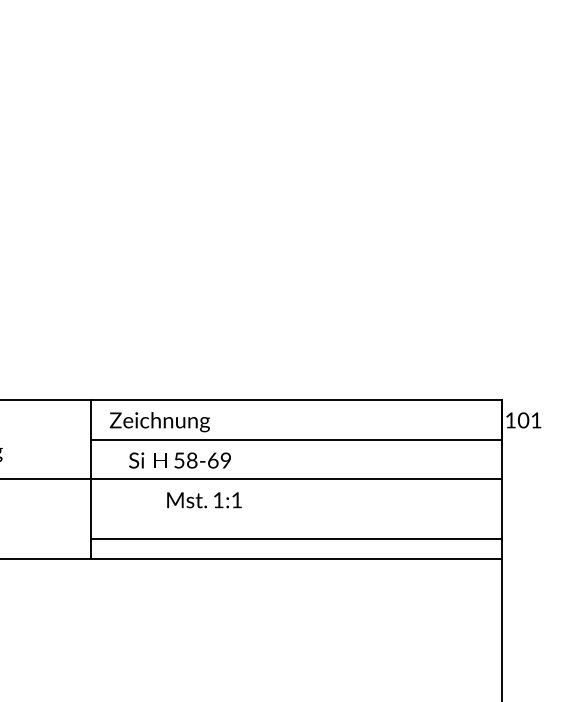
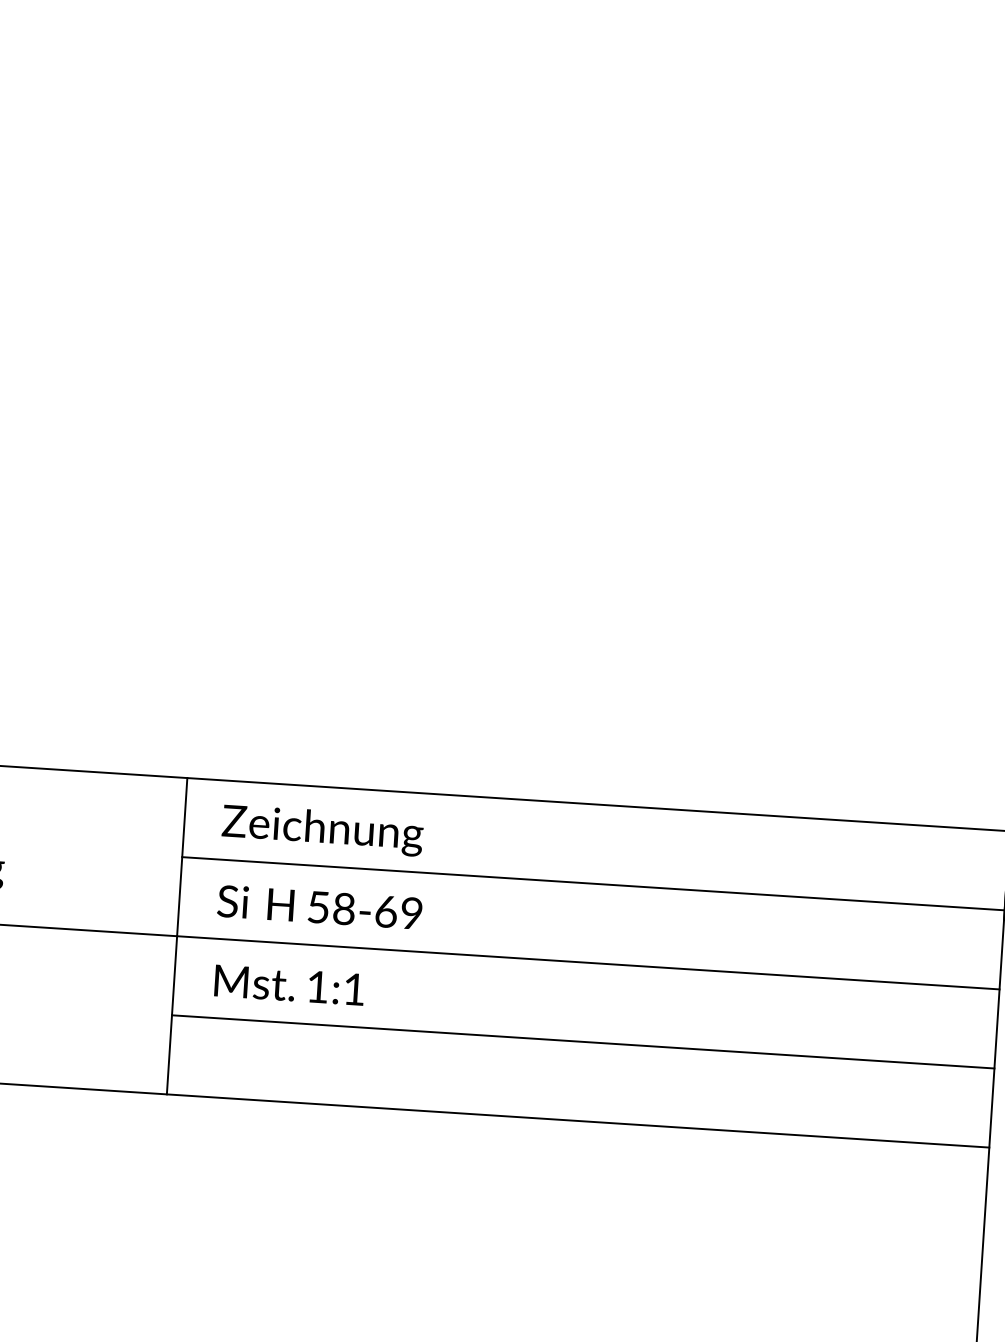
text: (179, 460) -> (318, 907), moved
text: (204, 500) -> (289, 985), moved
line: (295, 538) -> (581, 1040), moved

